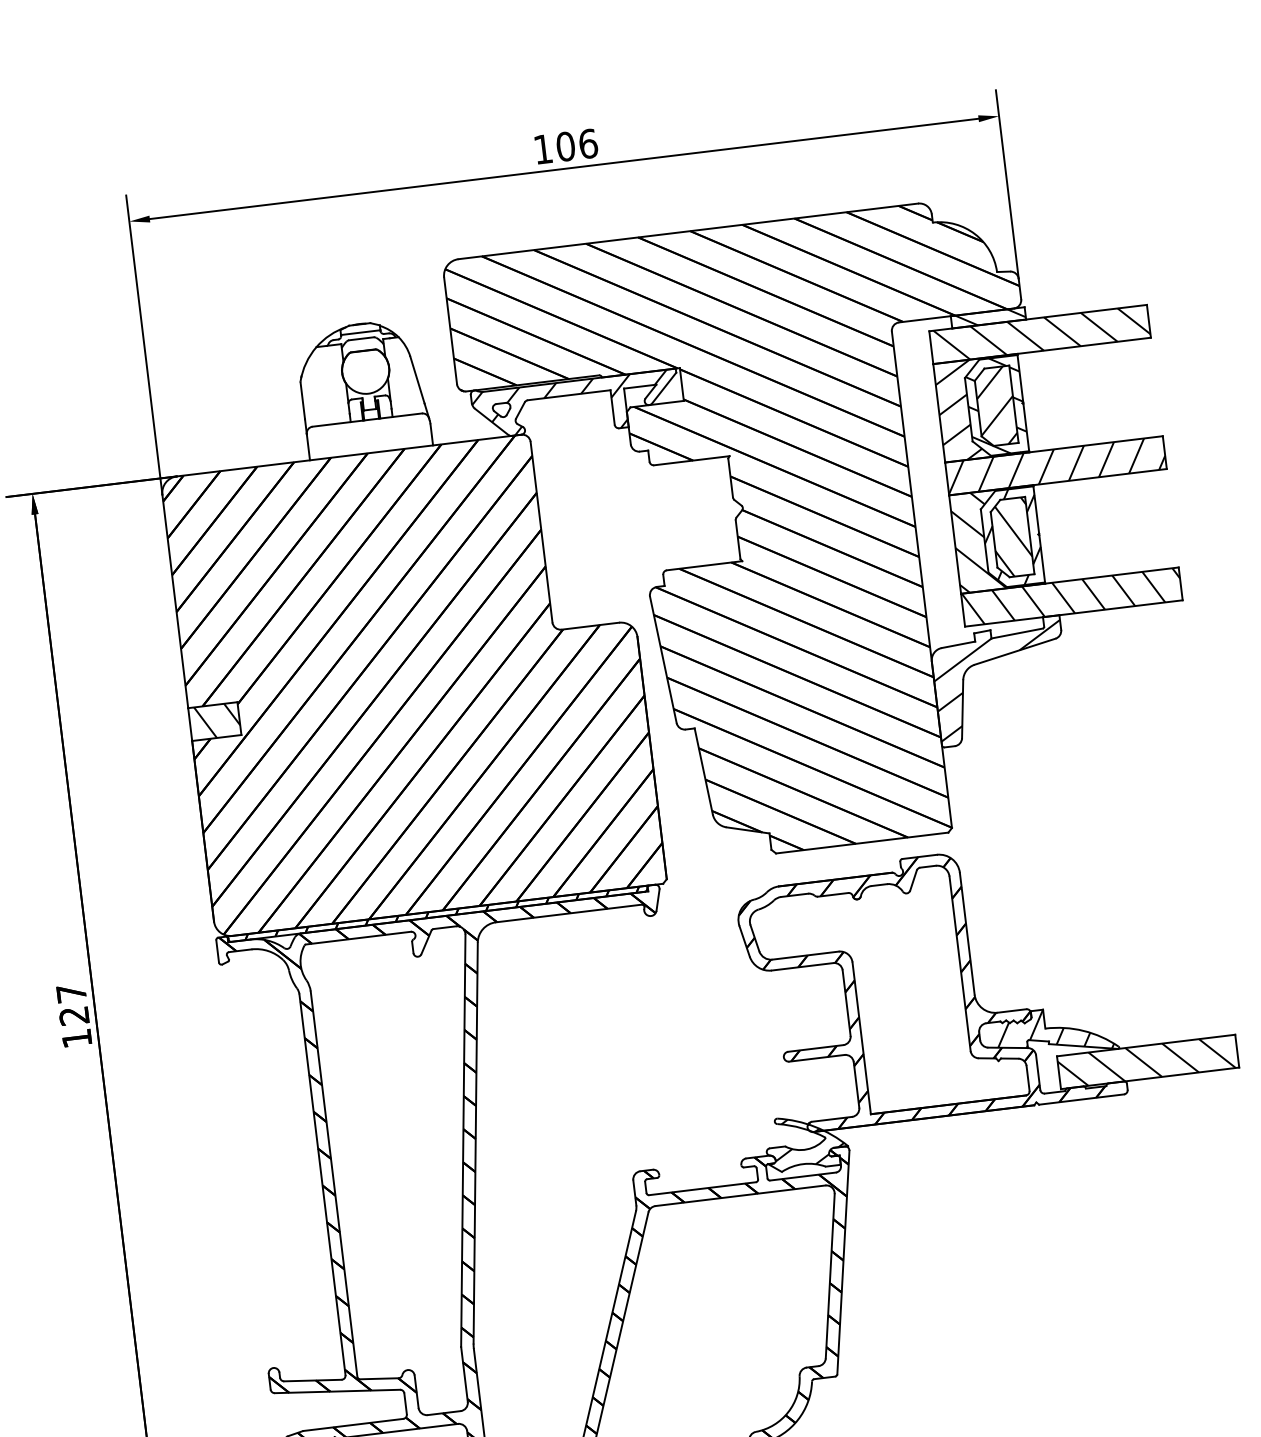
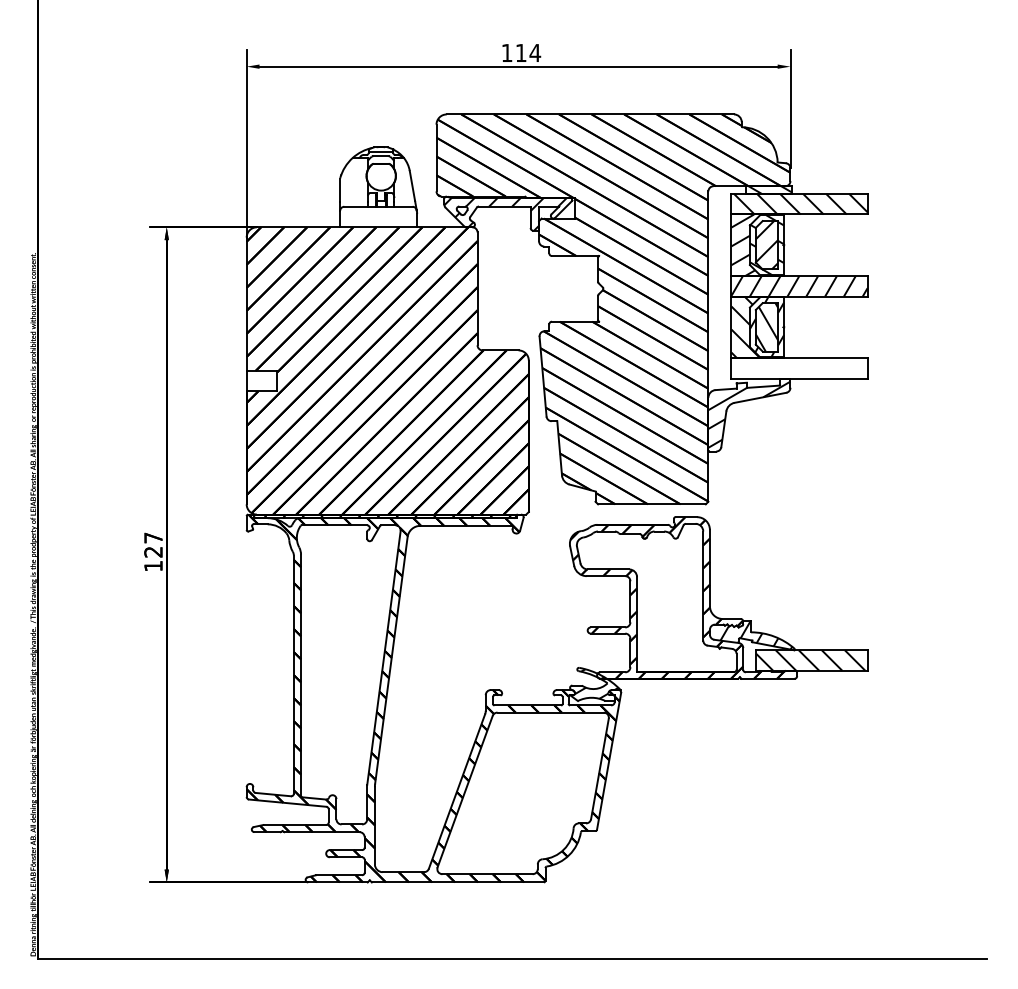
text: (577, 144) -> (528, 52), 106 -> 114
hatch: (1071, 597) -> (799, 368), removed
hatch: (216, 720) -> (263, 380), removed

